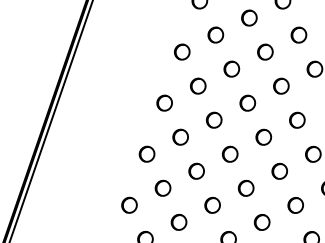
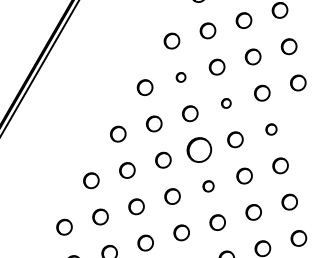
part: (197, 86) -> (180, 77), size x0.6
part: (248, 103) -> (226, 103), size x0.6
part: (297, 120) -> (271, 129), size x0.7
part: (230, 153) -> (199, 149), size x1.6
part: (246, 188) -> (208, 186), size x0.7

